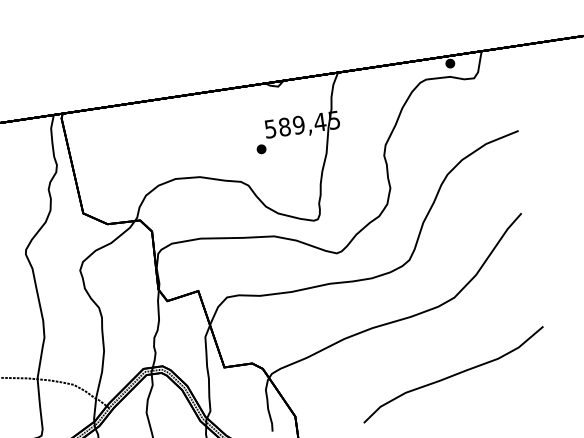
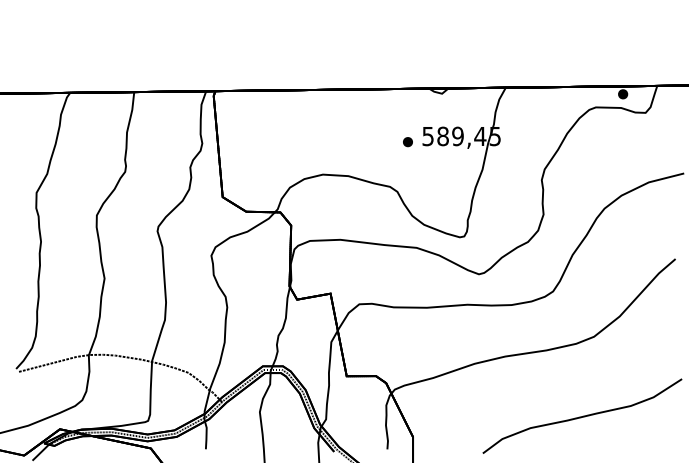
part: (261, 149) -> (407, 142), moved

